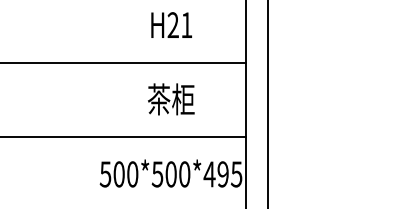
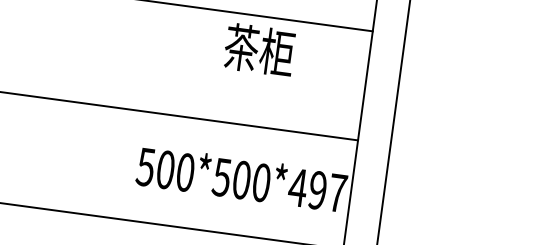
text: (171, 99) -> (259, 50), moved
text: (236, 174) -> (337, 193), 500*500*495 -> 500*500*497

